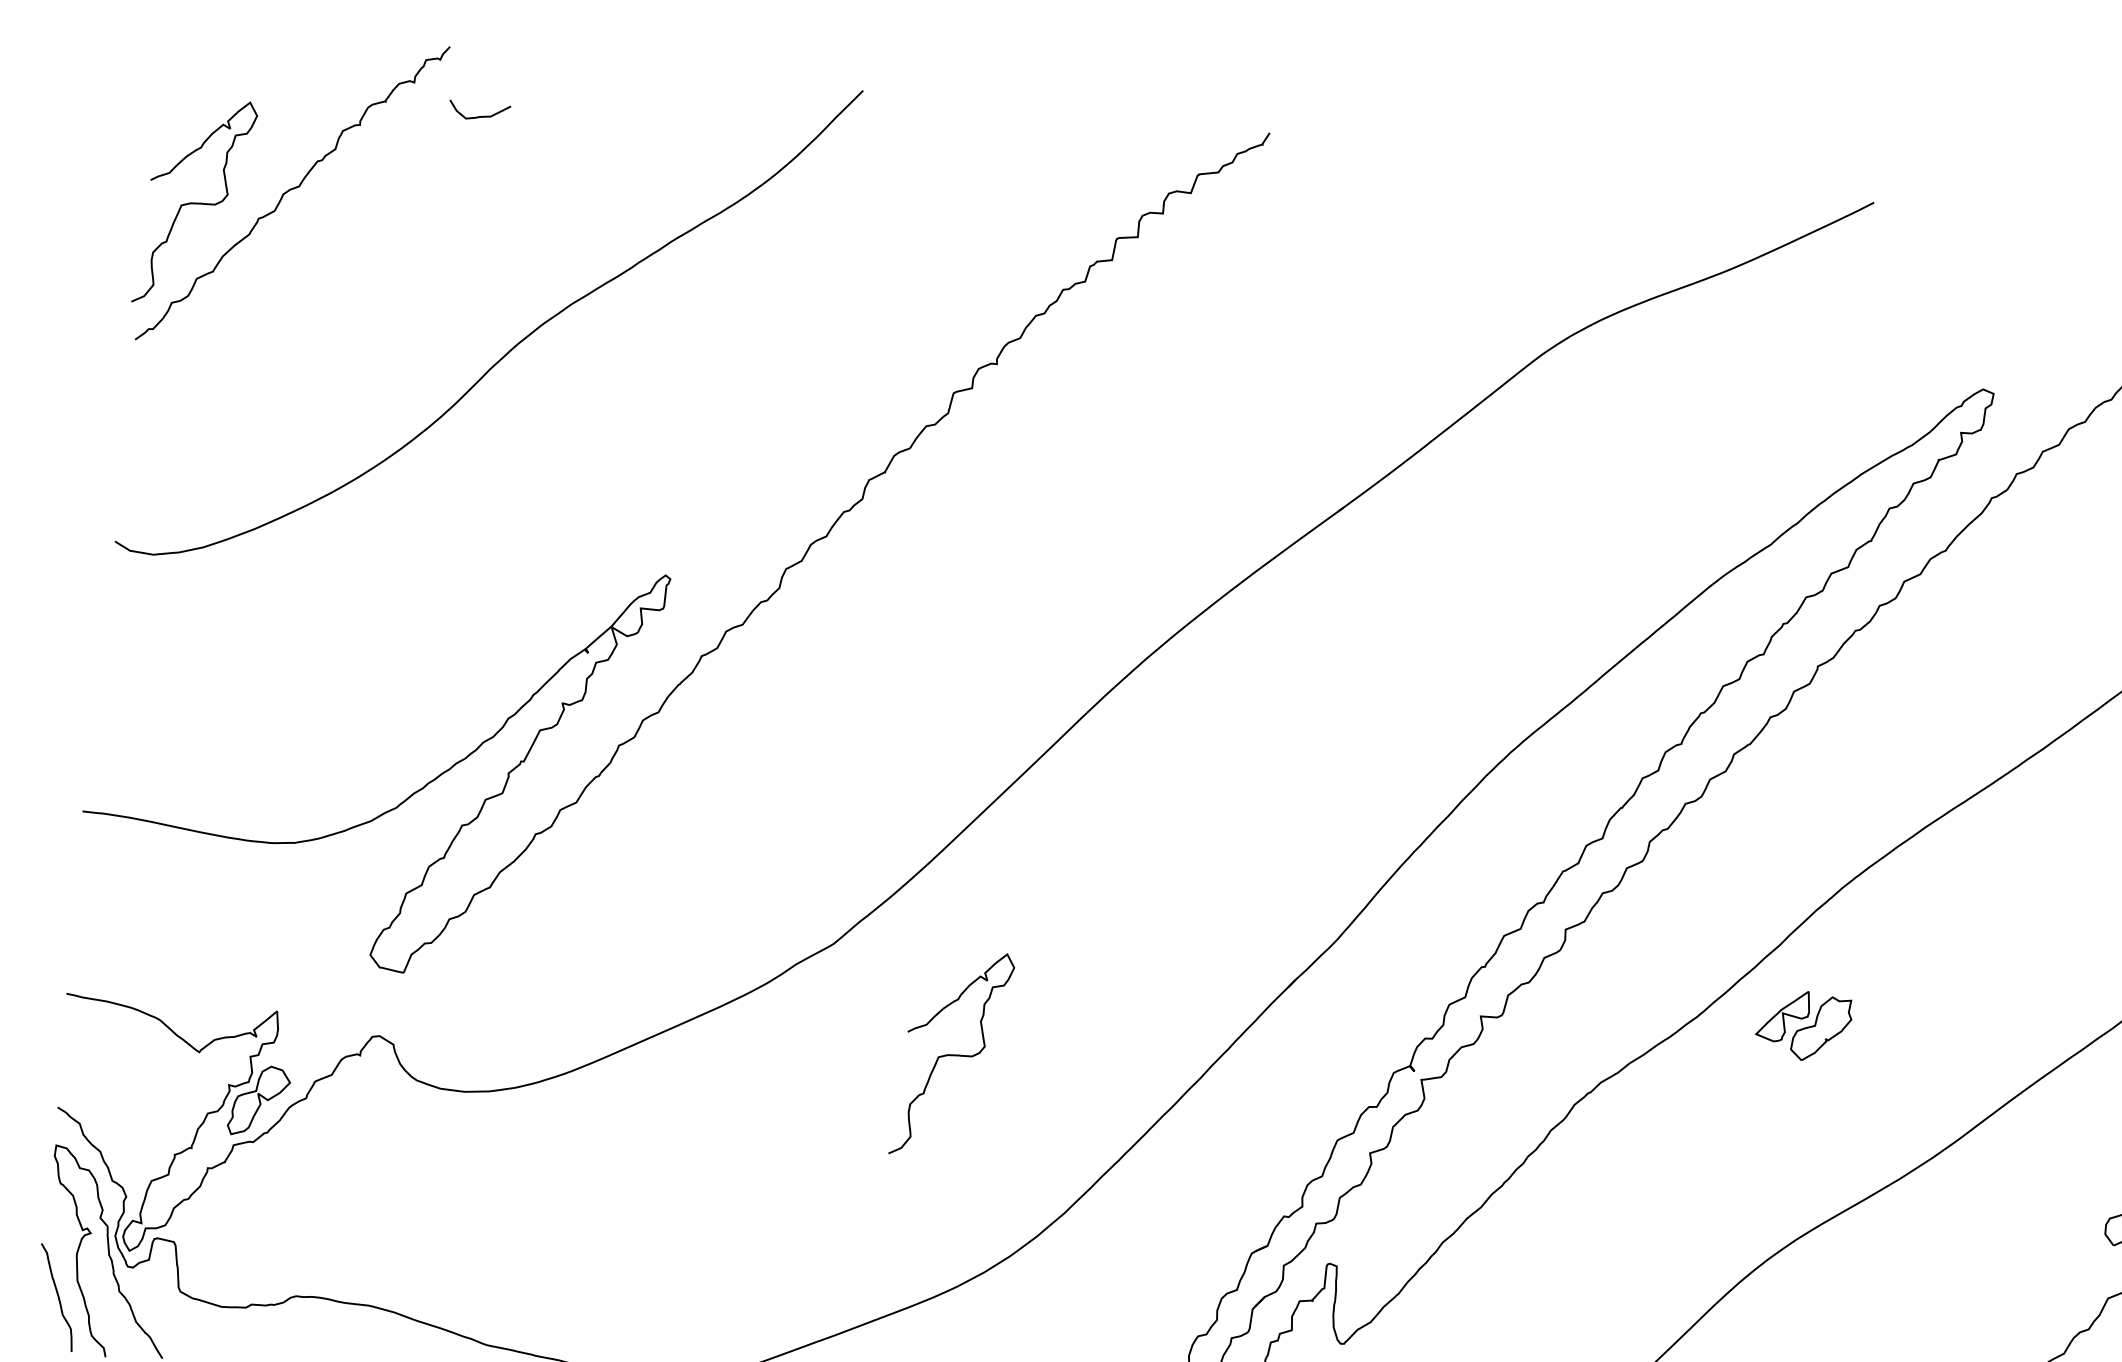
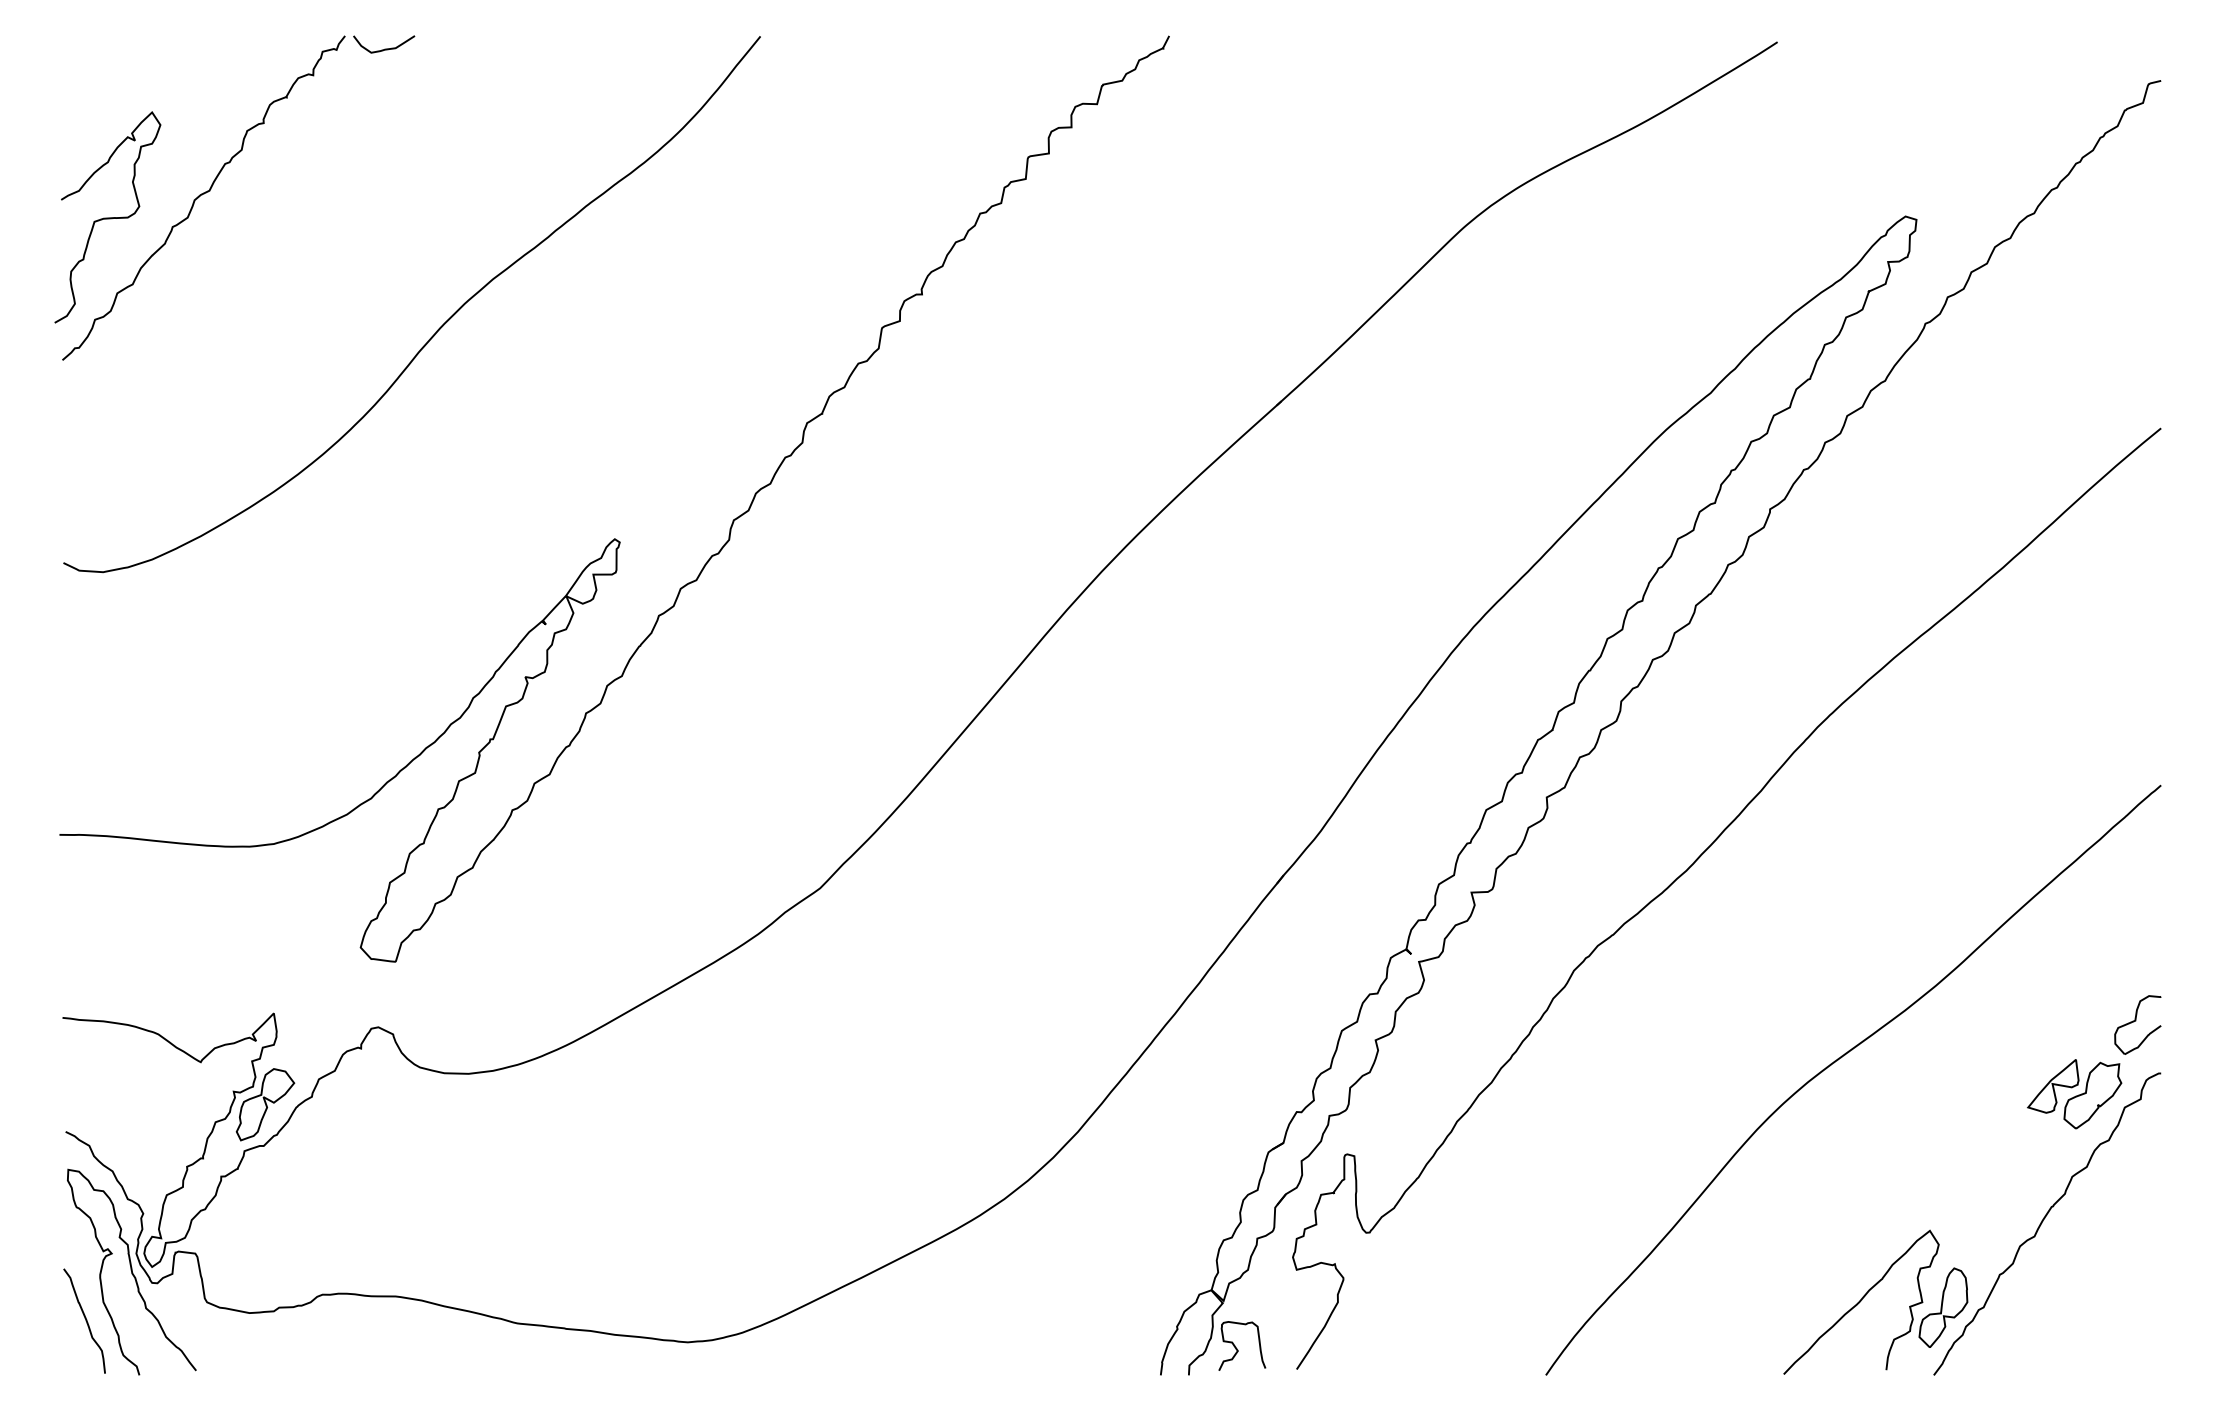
curve: (479, 115) -> (384, 48), moved
part: (1803, 1026) -> (2074, 1094), moved
curve: (951, 1054) -> (949, 985), removed

